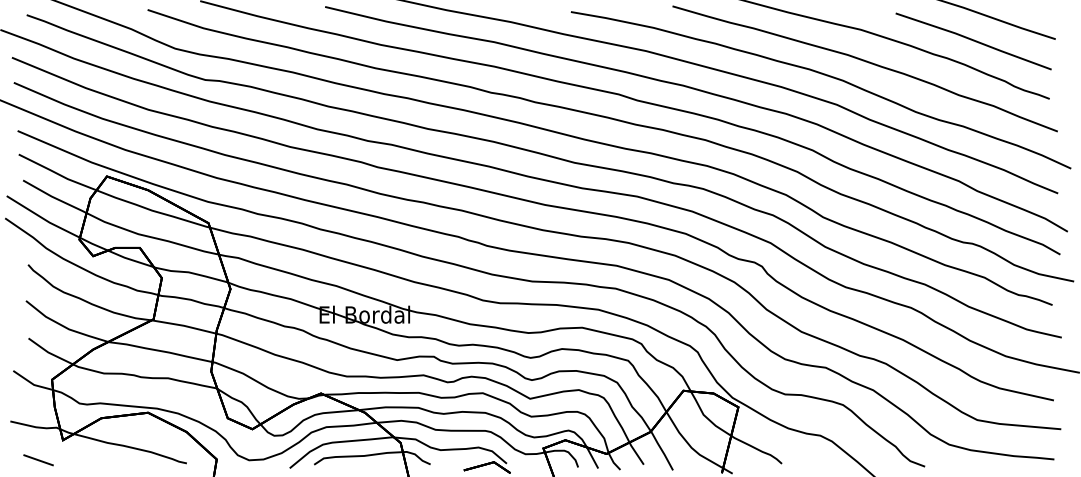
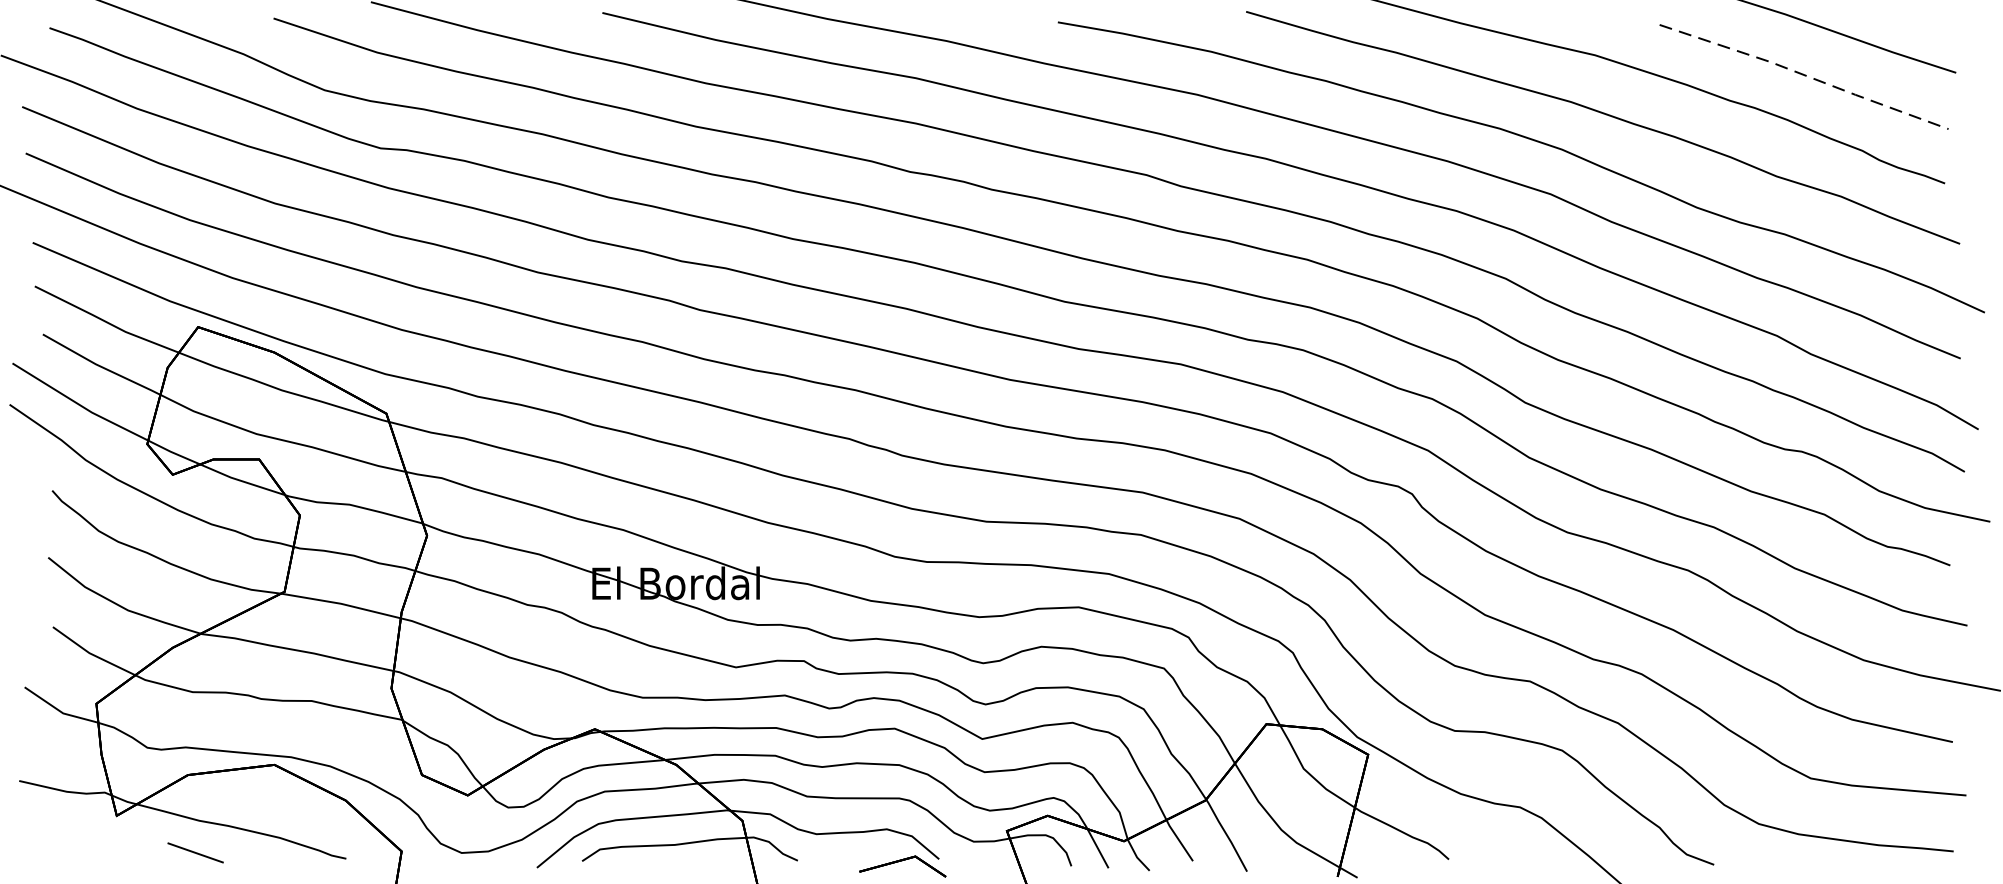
line: (973, 40) -> (1803, 75), solid -> dashed
line: (38, 460) -> (195, 853), moved

